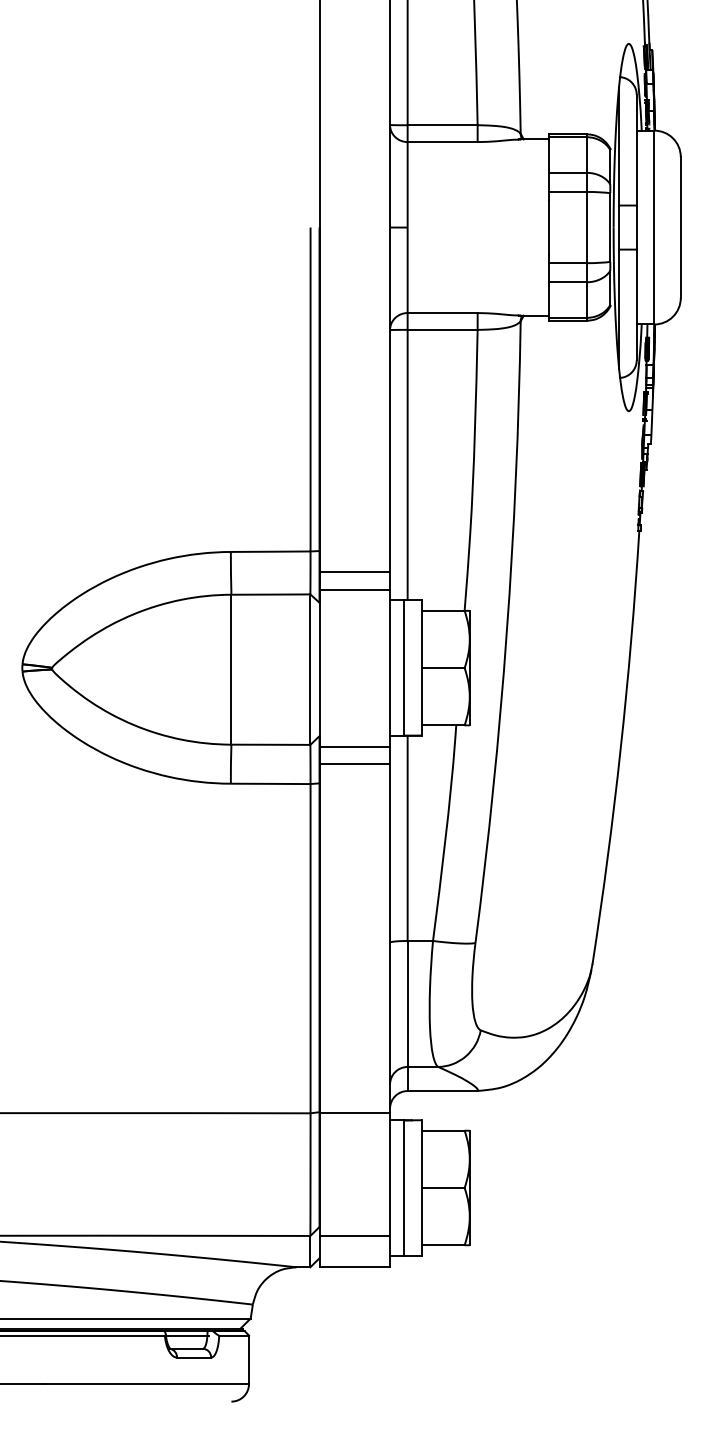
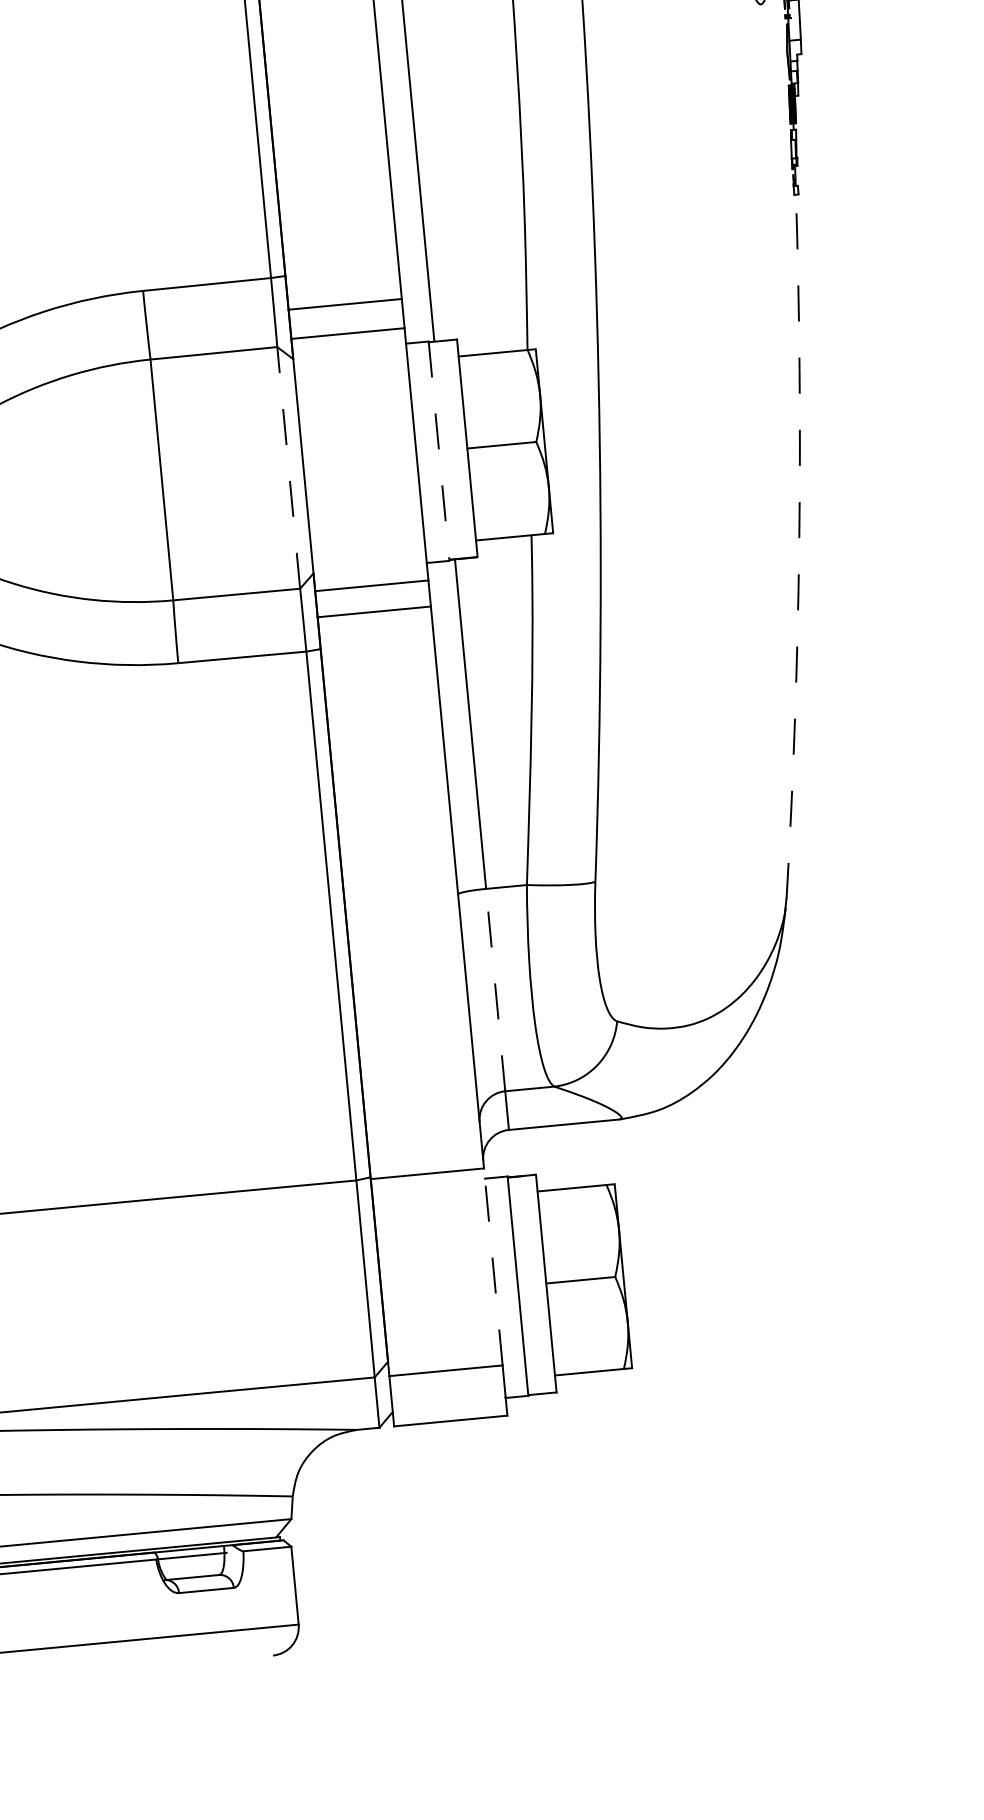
line: (404, 668) -> (439, 451), solid -> dashed
line: (310, 669) -> (288, 467), solid -> dashed
arc: (620, 748) -> (798, 547), solid -> dashed
line: (407, 1003) -> (495, 989), solid -> dashed
line: (390, 1174) -> (494, 1266), solid -> dashed

